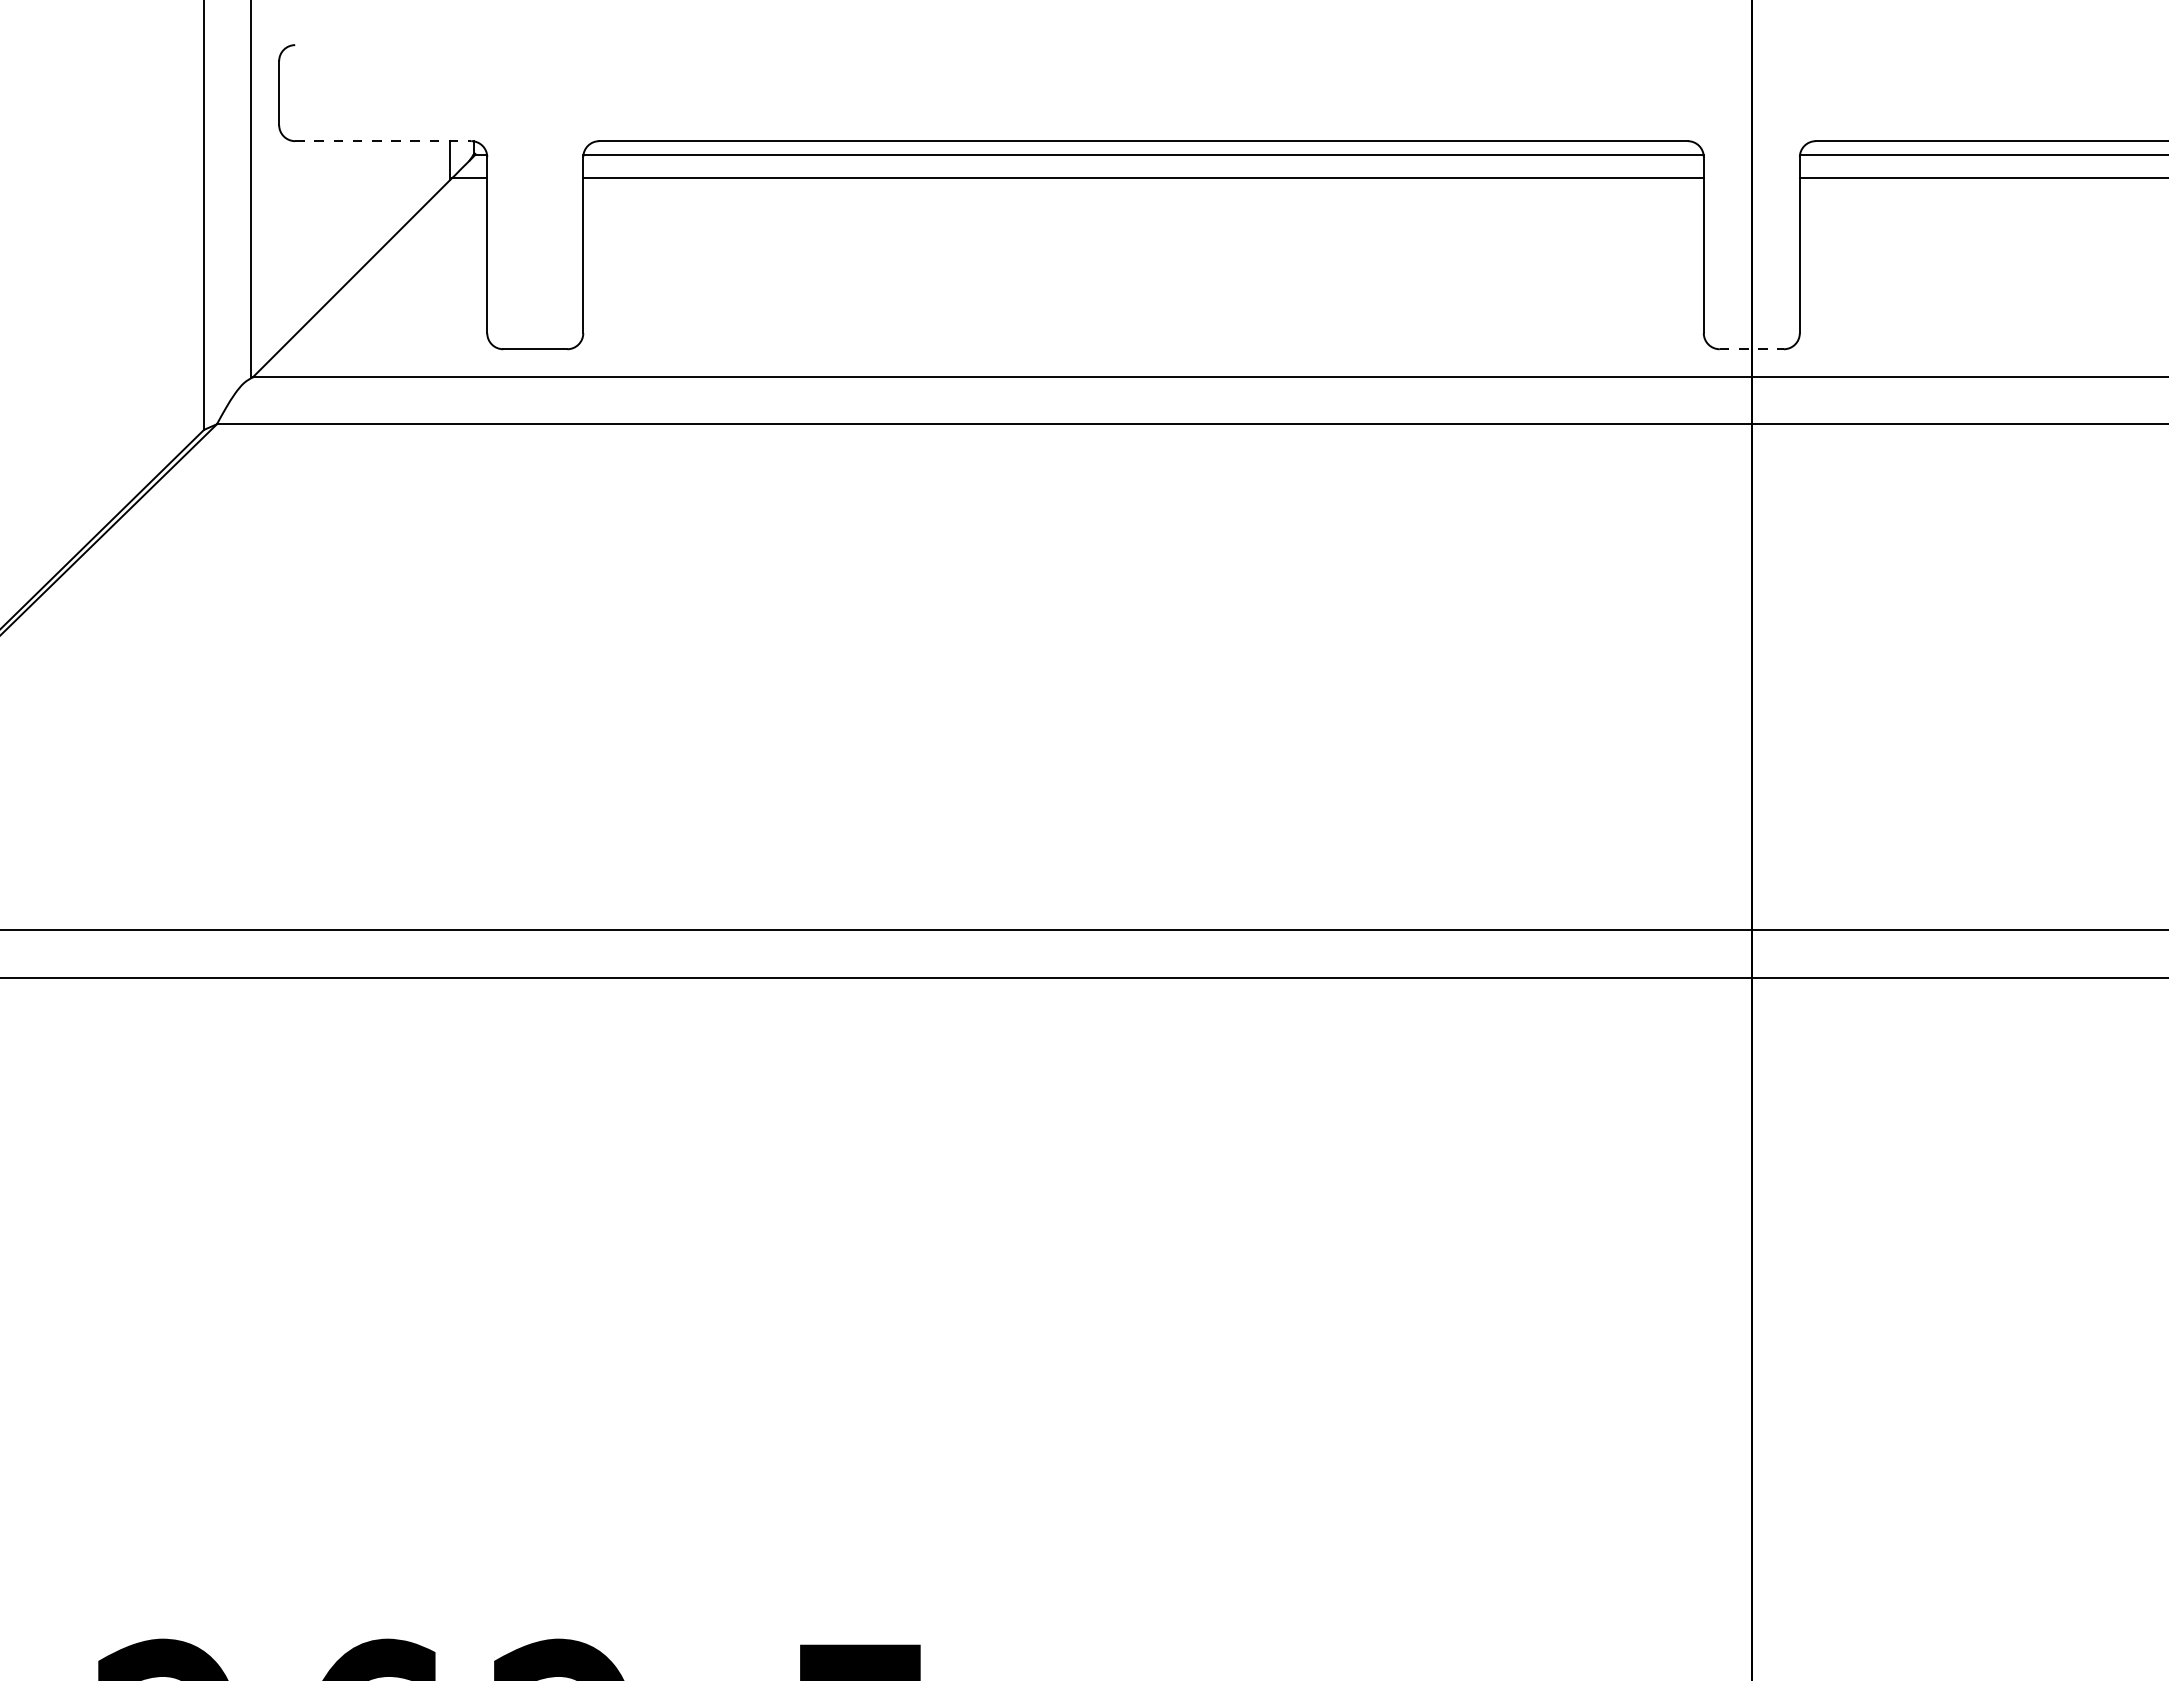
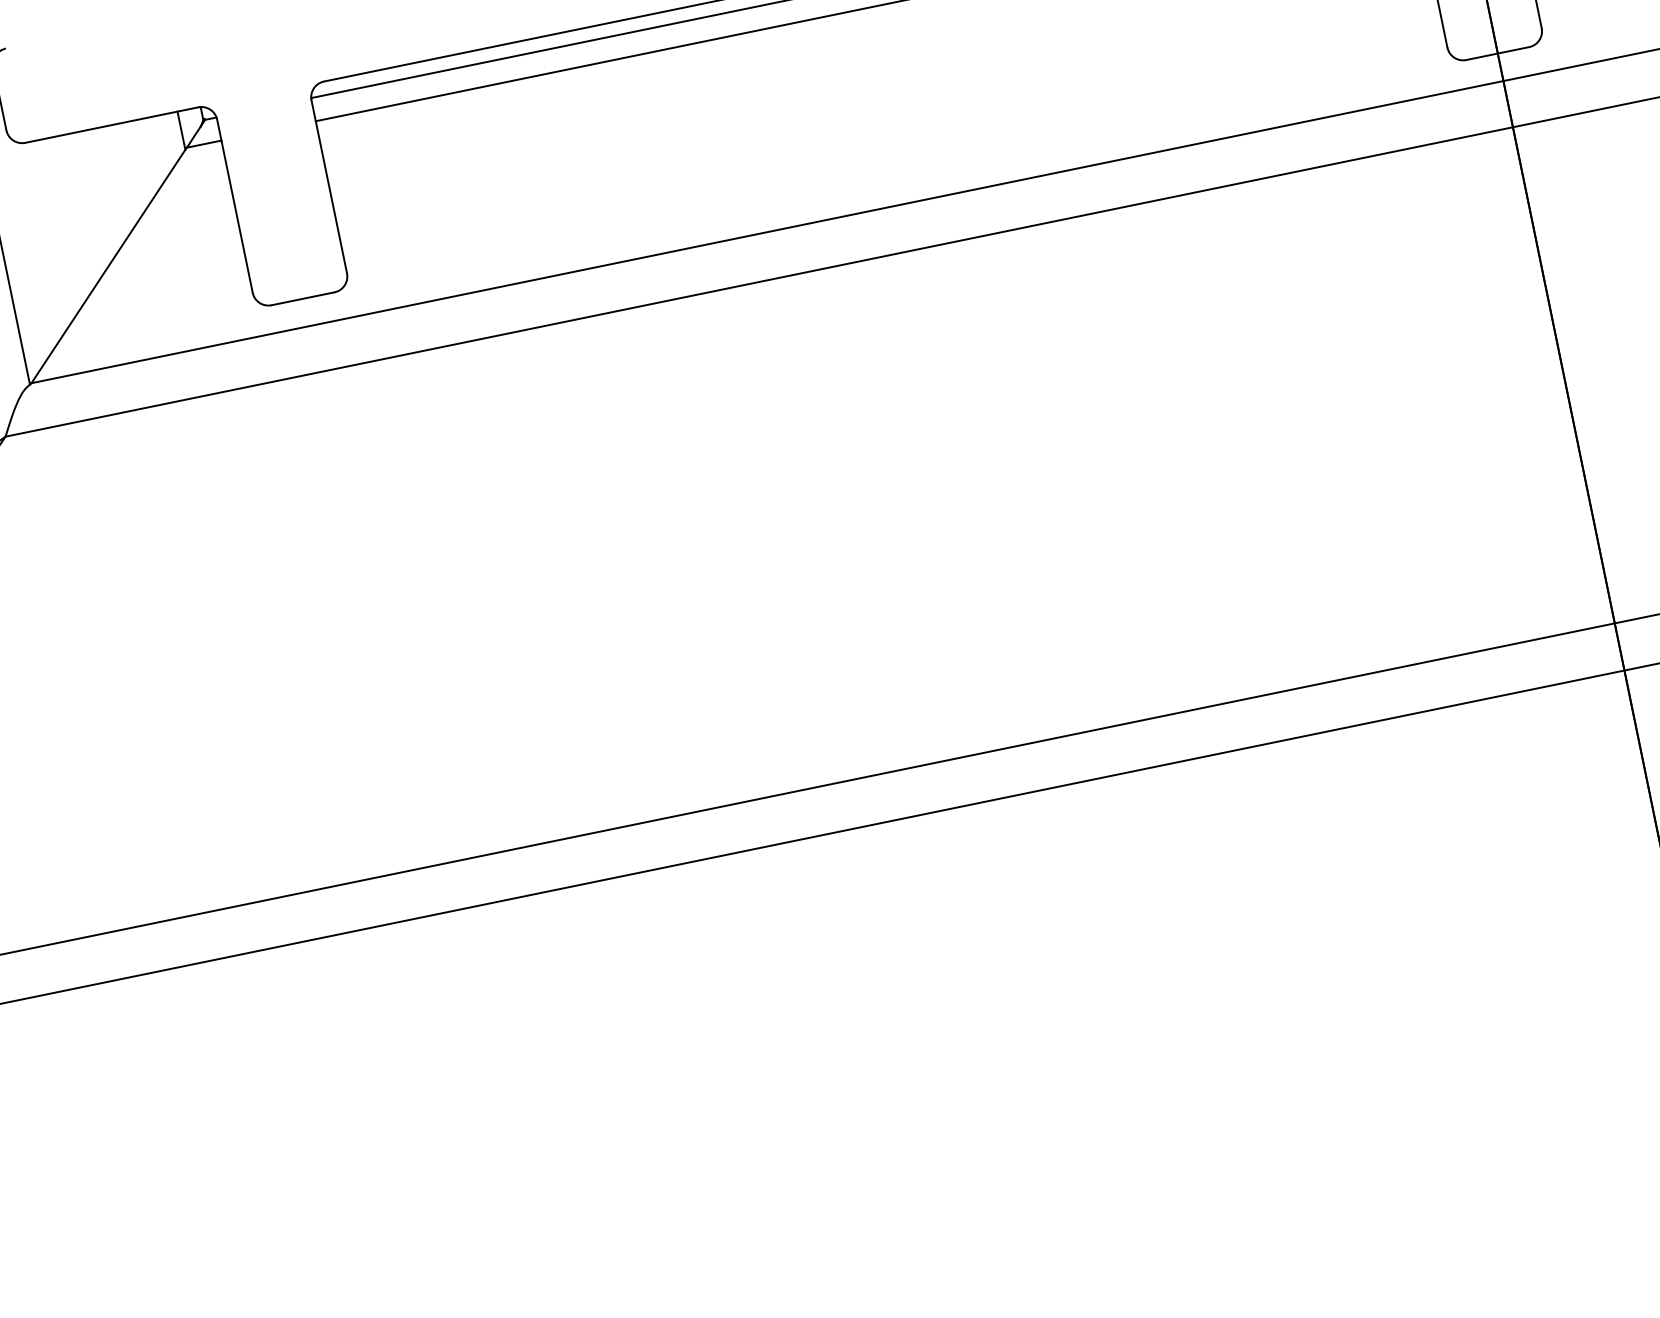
line: (383, 141) -> (112, 125), dashed -> solid
line: (1752, 349) -> (1498, 53), dashed -> solid

